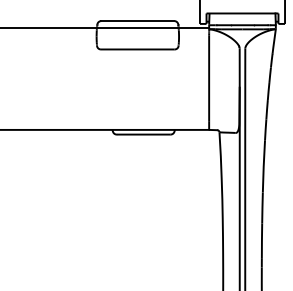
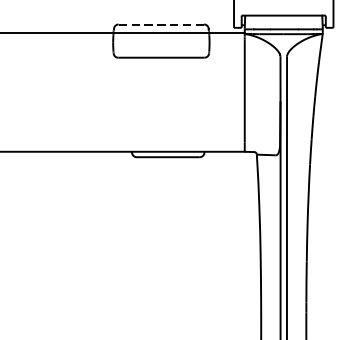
line: (137, 21) -> (160, 24), solid -> dashed

